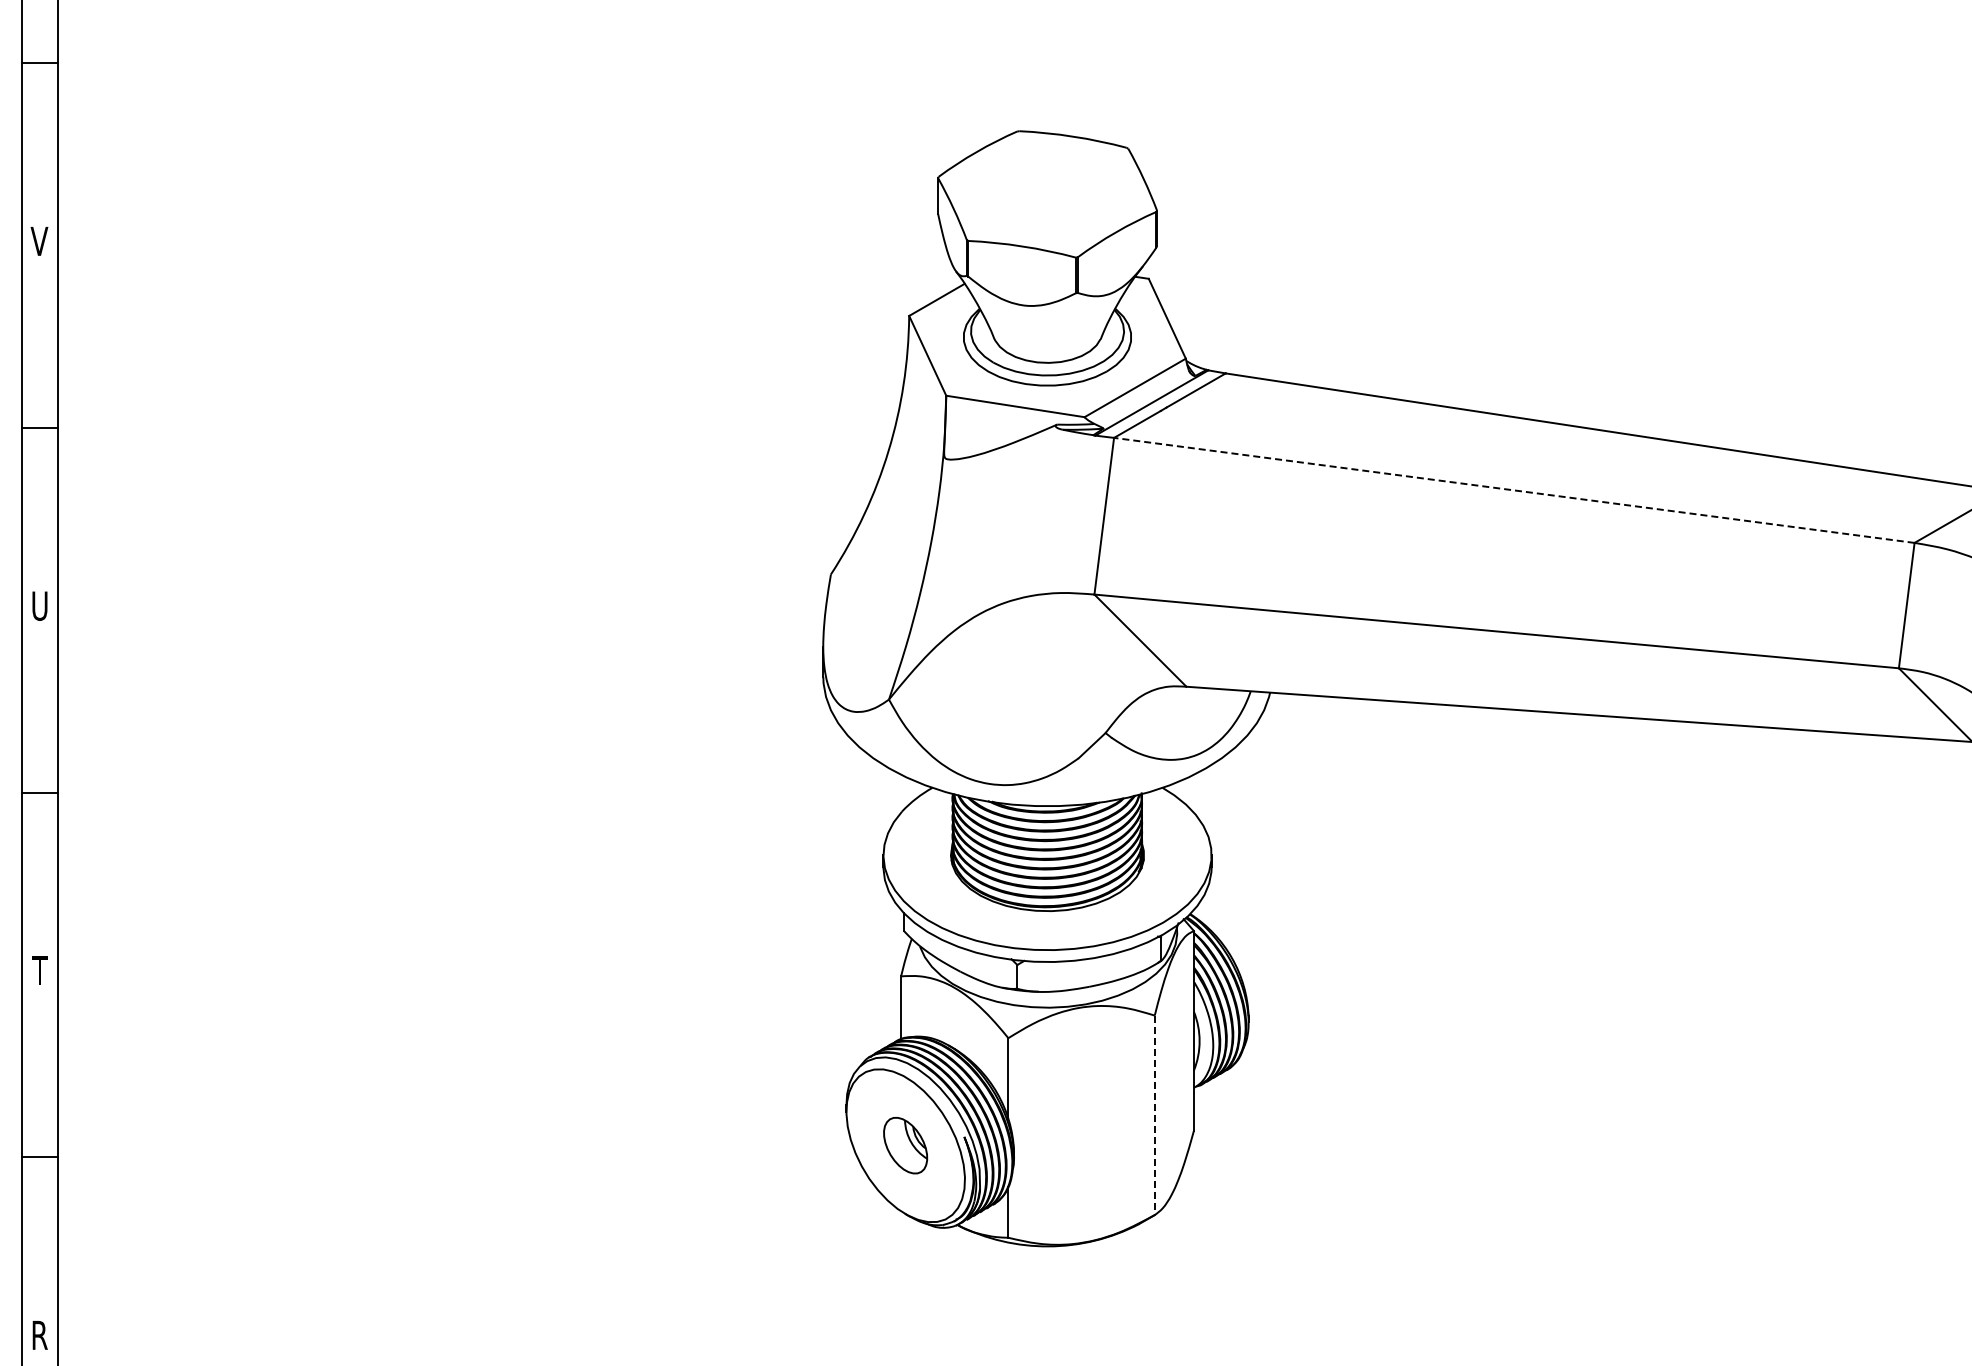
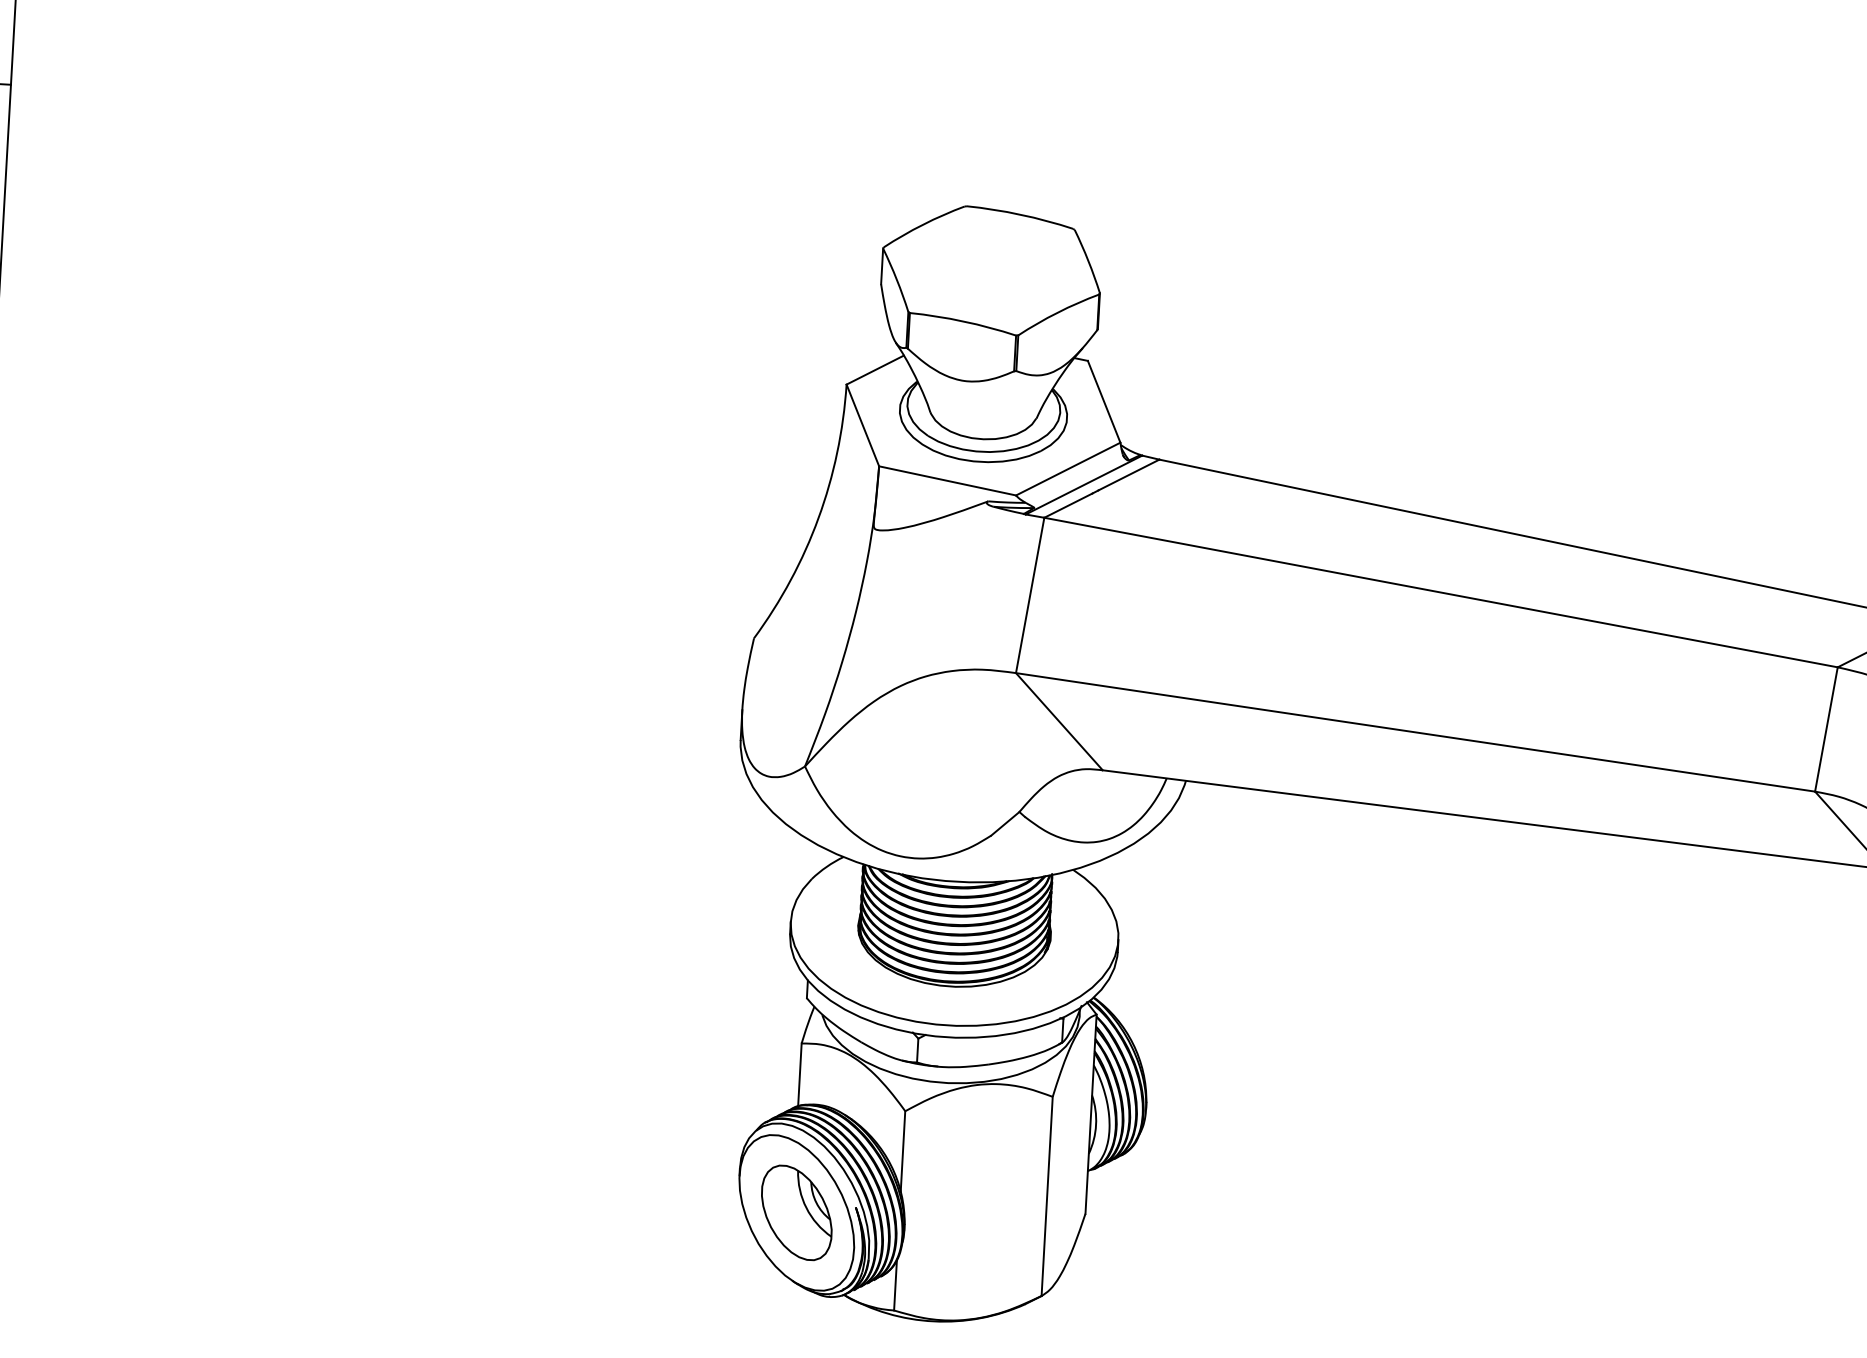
line: (1514, 490) -> (1441, 592), dashed -> solid
line: (1154, 1115) -> (1046, 1196), dashed -> solid
part: (905, 1145) -> (796, 1212), size x1.67

